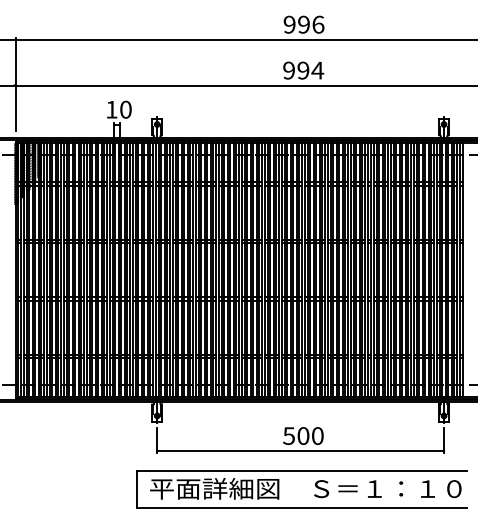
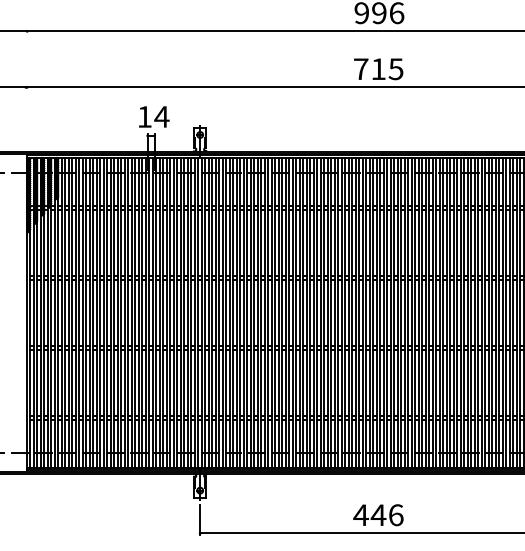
text: (303, 70) -> (378, 69), 994 -> 715
line: (15, 84) -> (27, 86), removed
text: (125, 109) -> (161, 116), 10 -> 14
text: (302, 436) -> (377, 515), 500 -> 446

